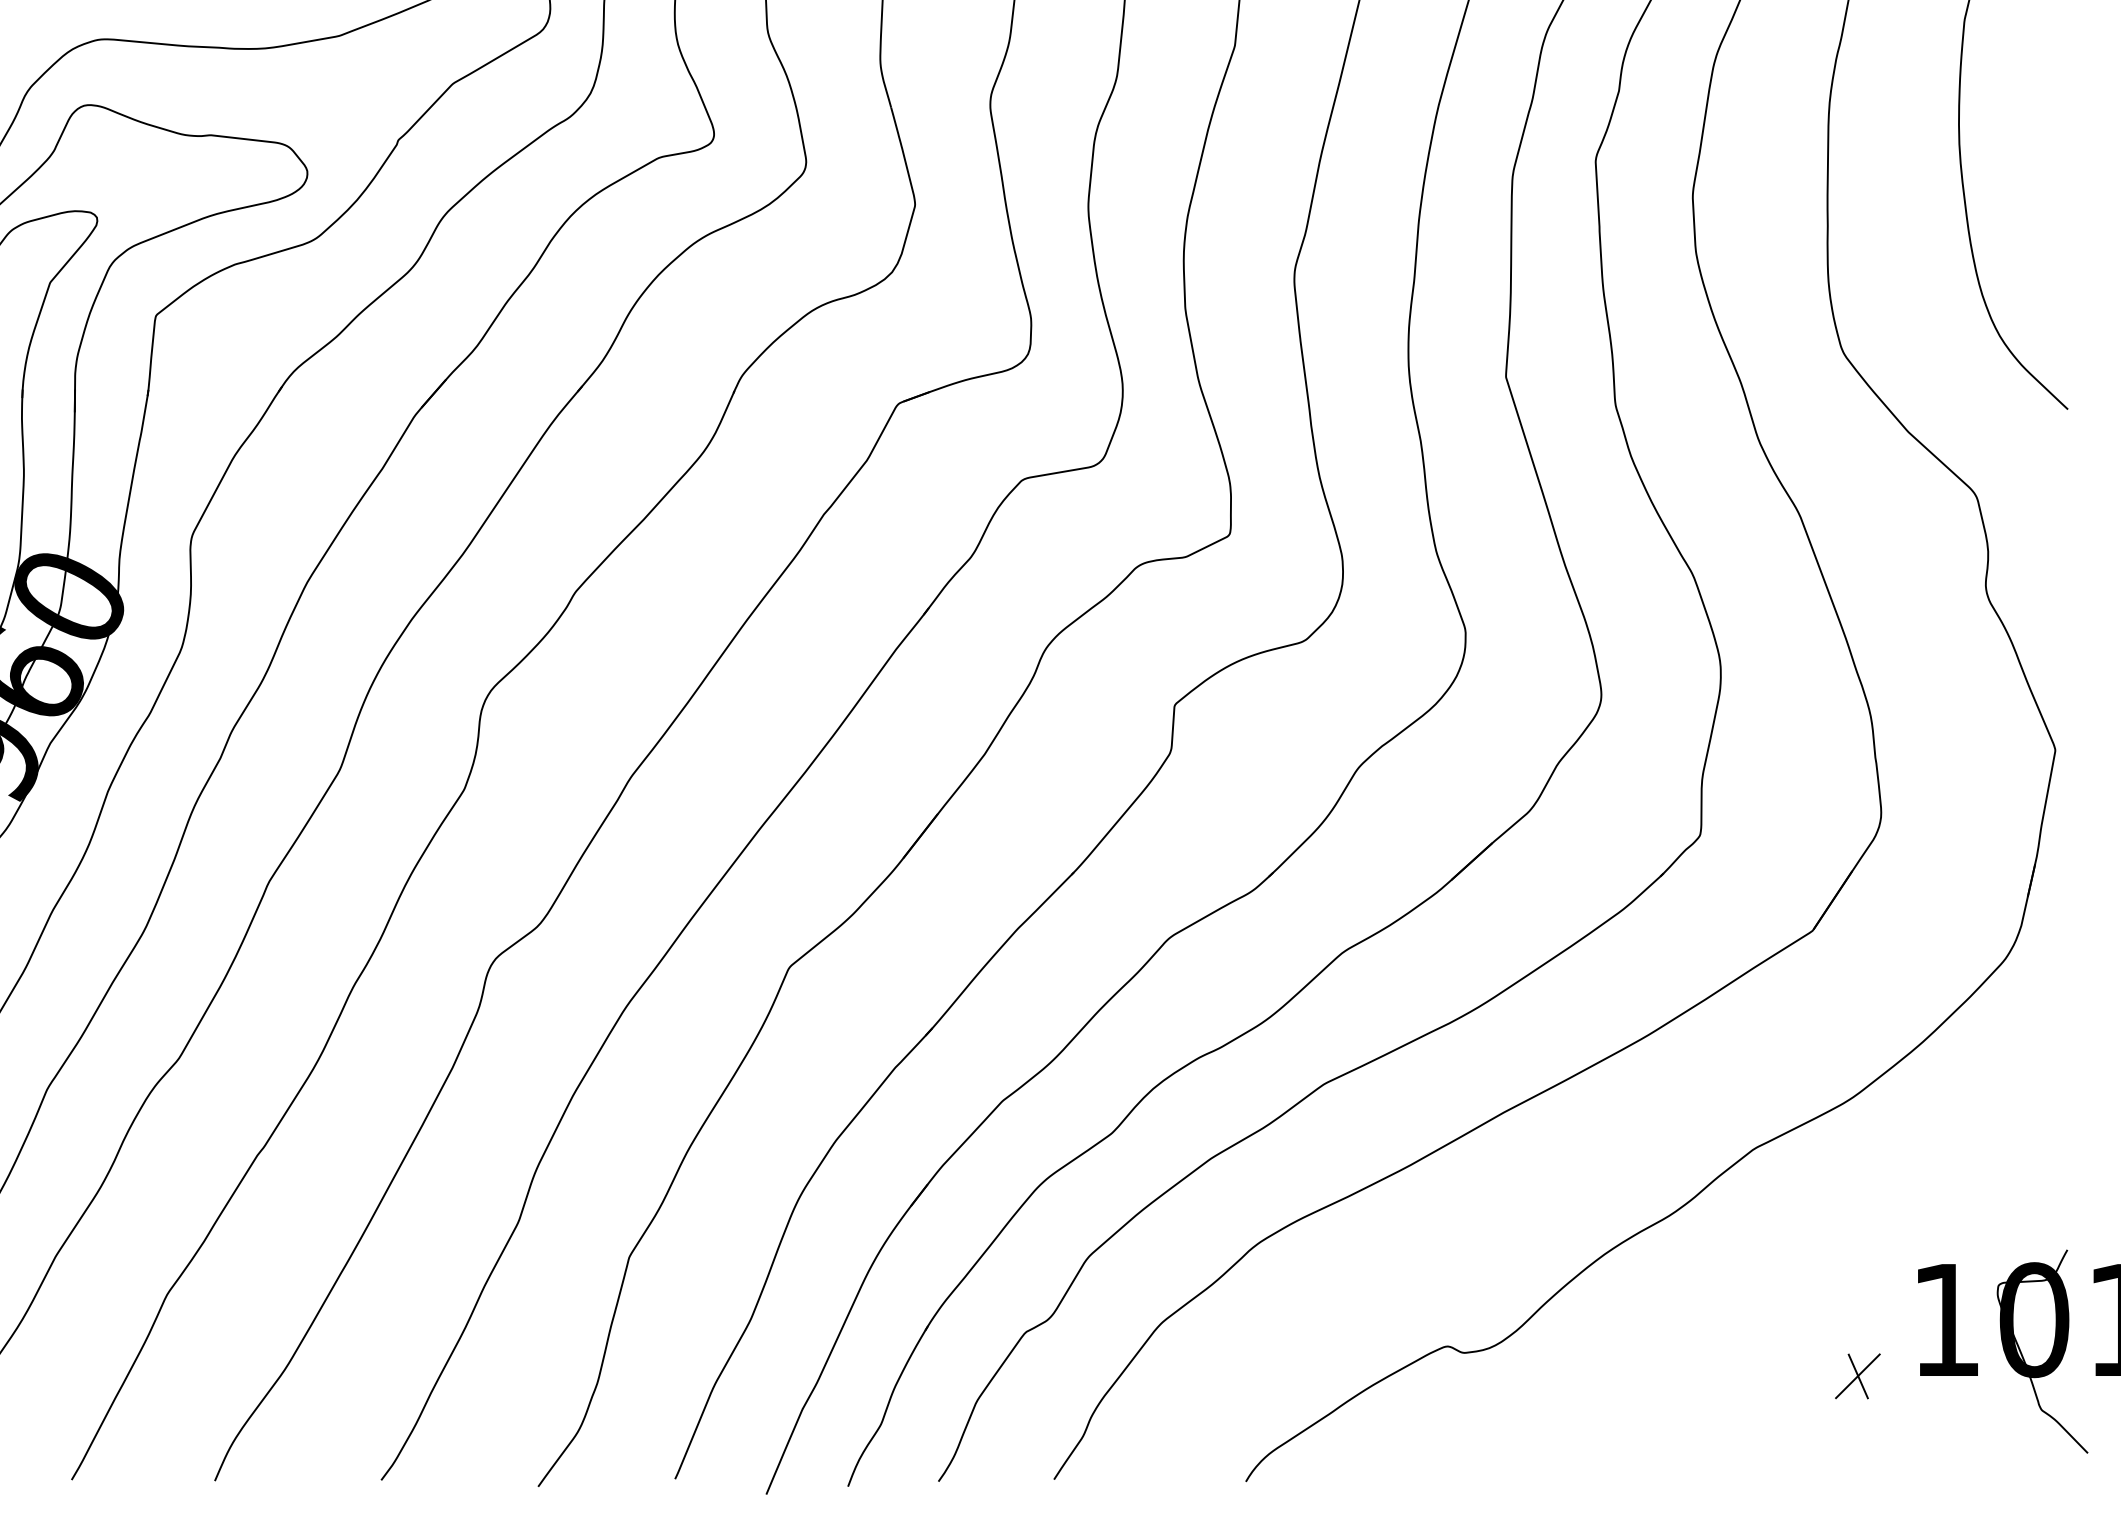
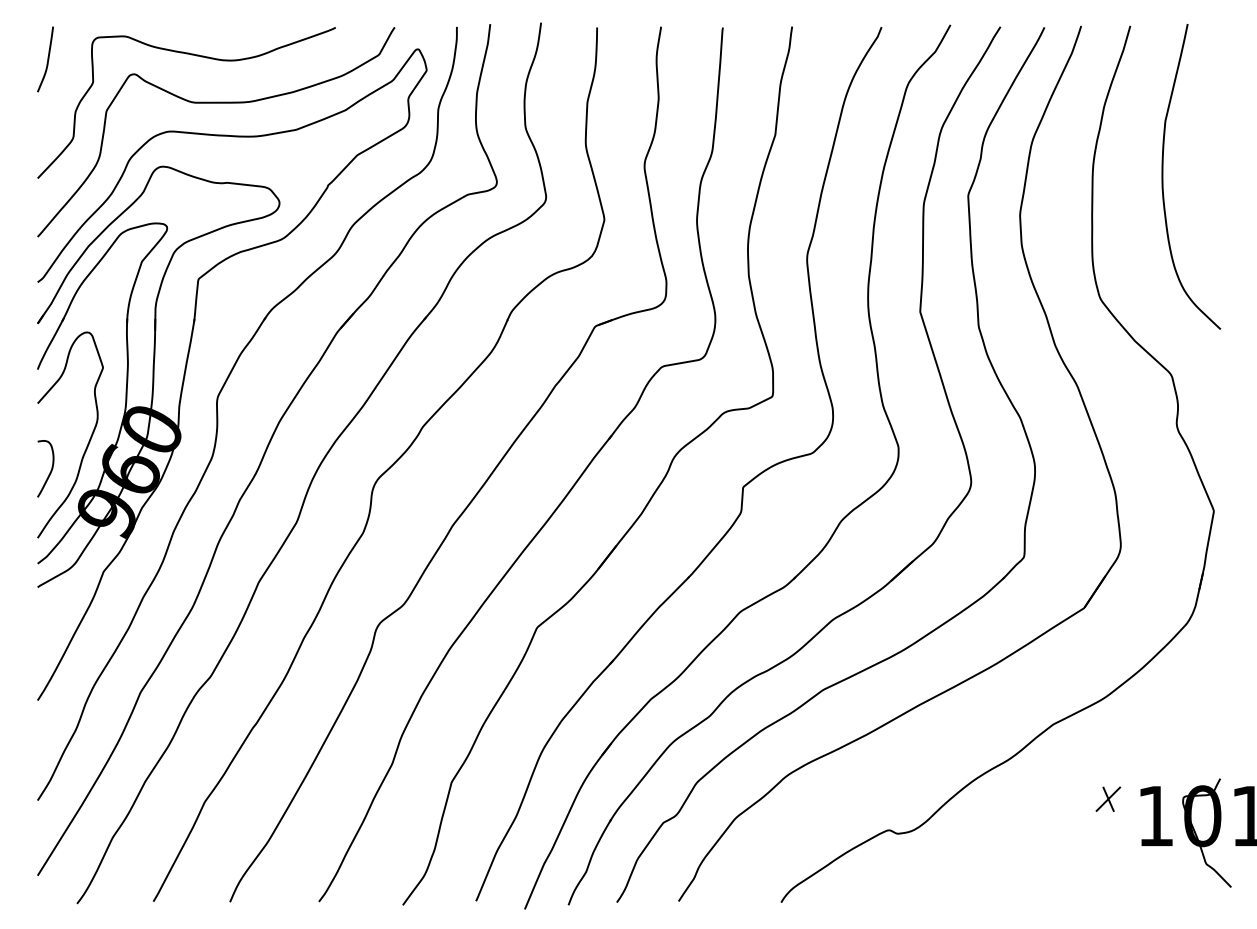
part: (1858, 1374) -> (1108, 798), moved

